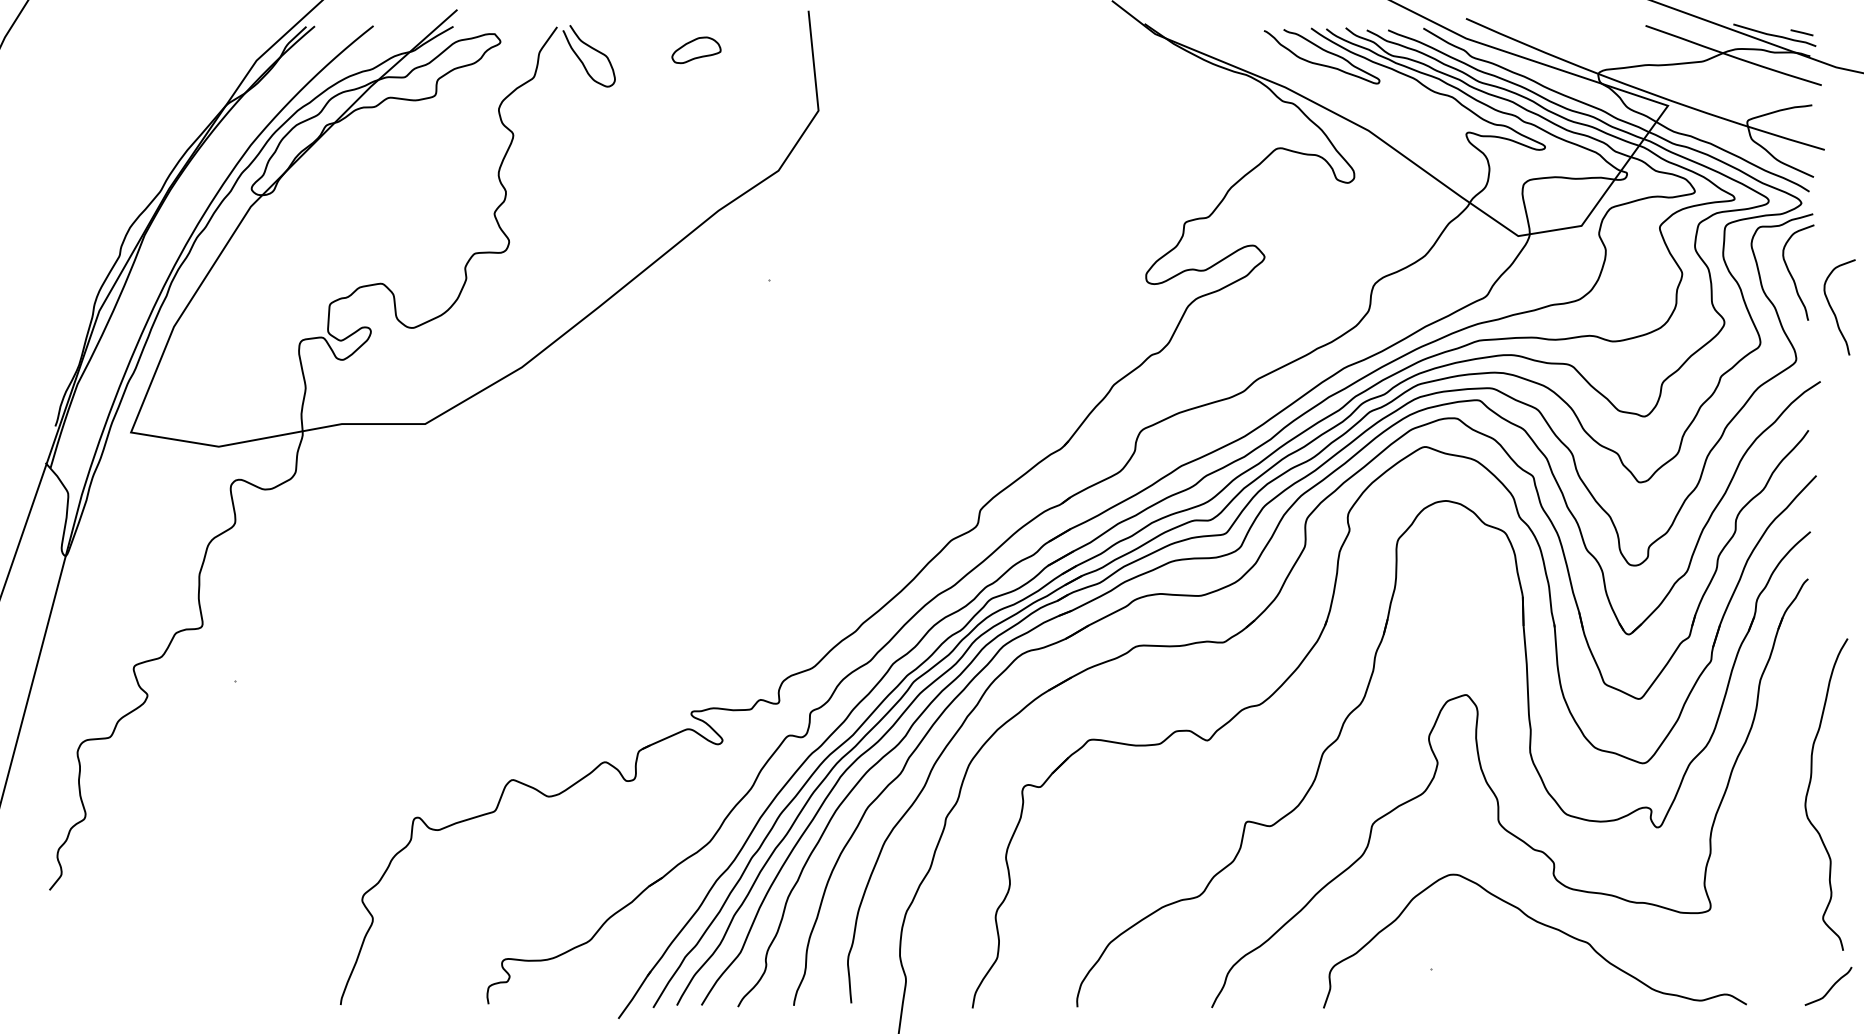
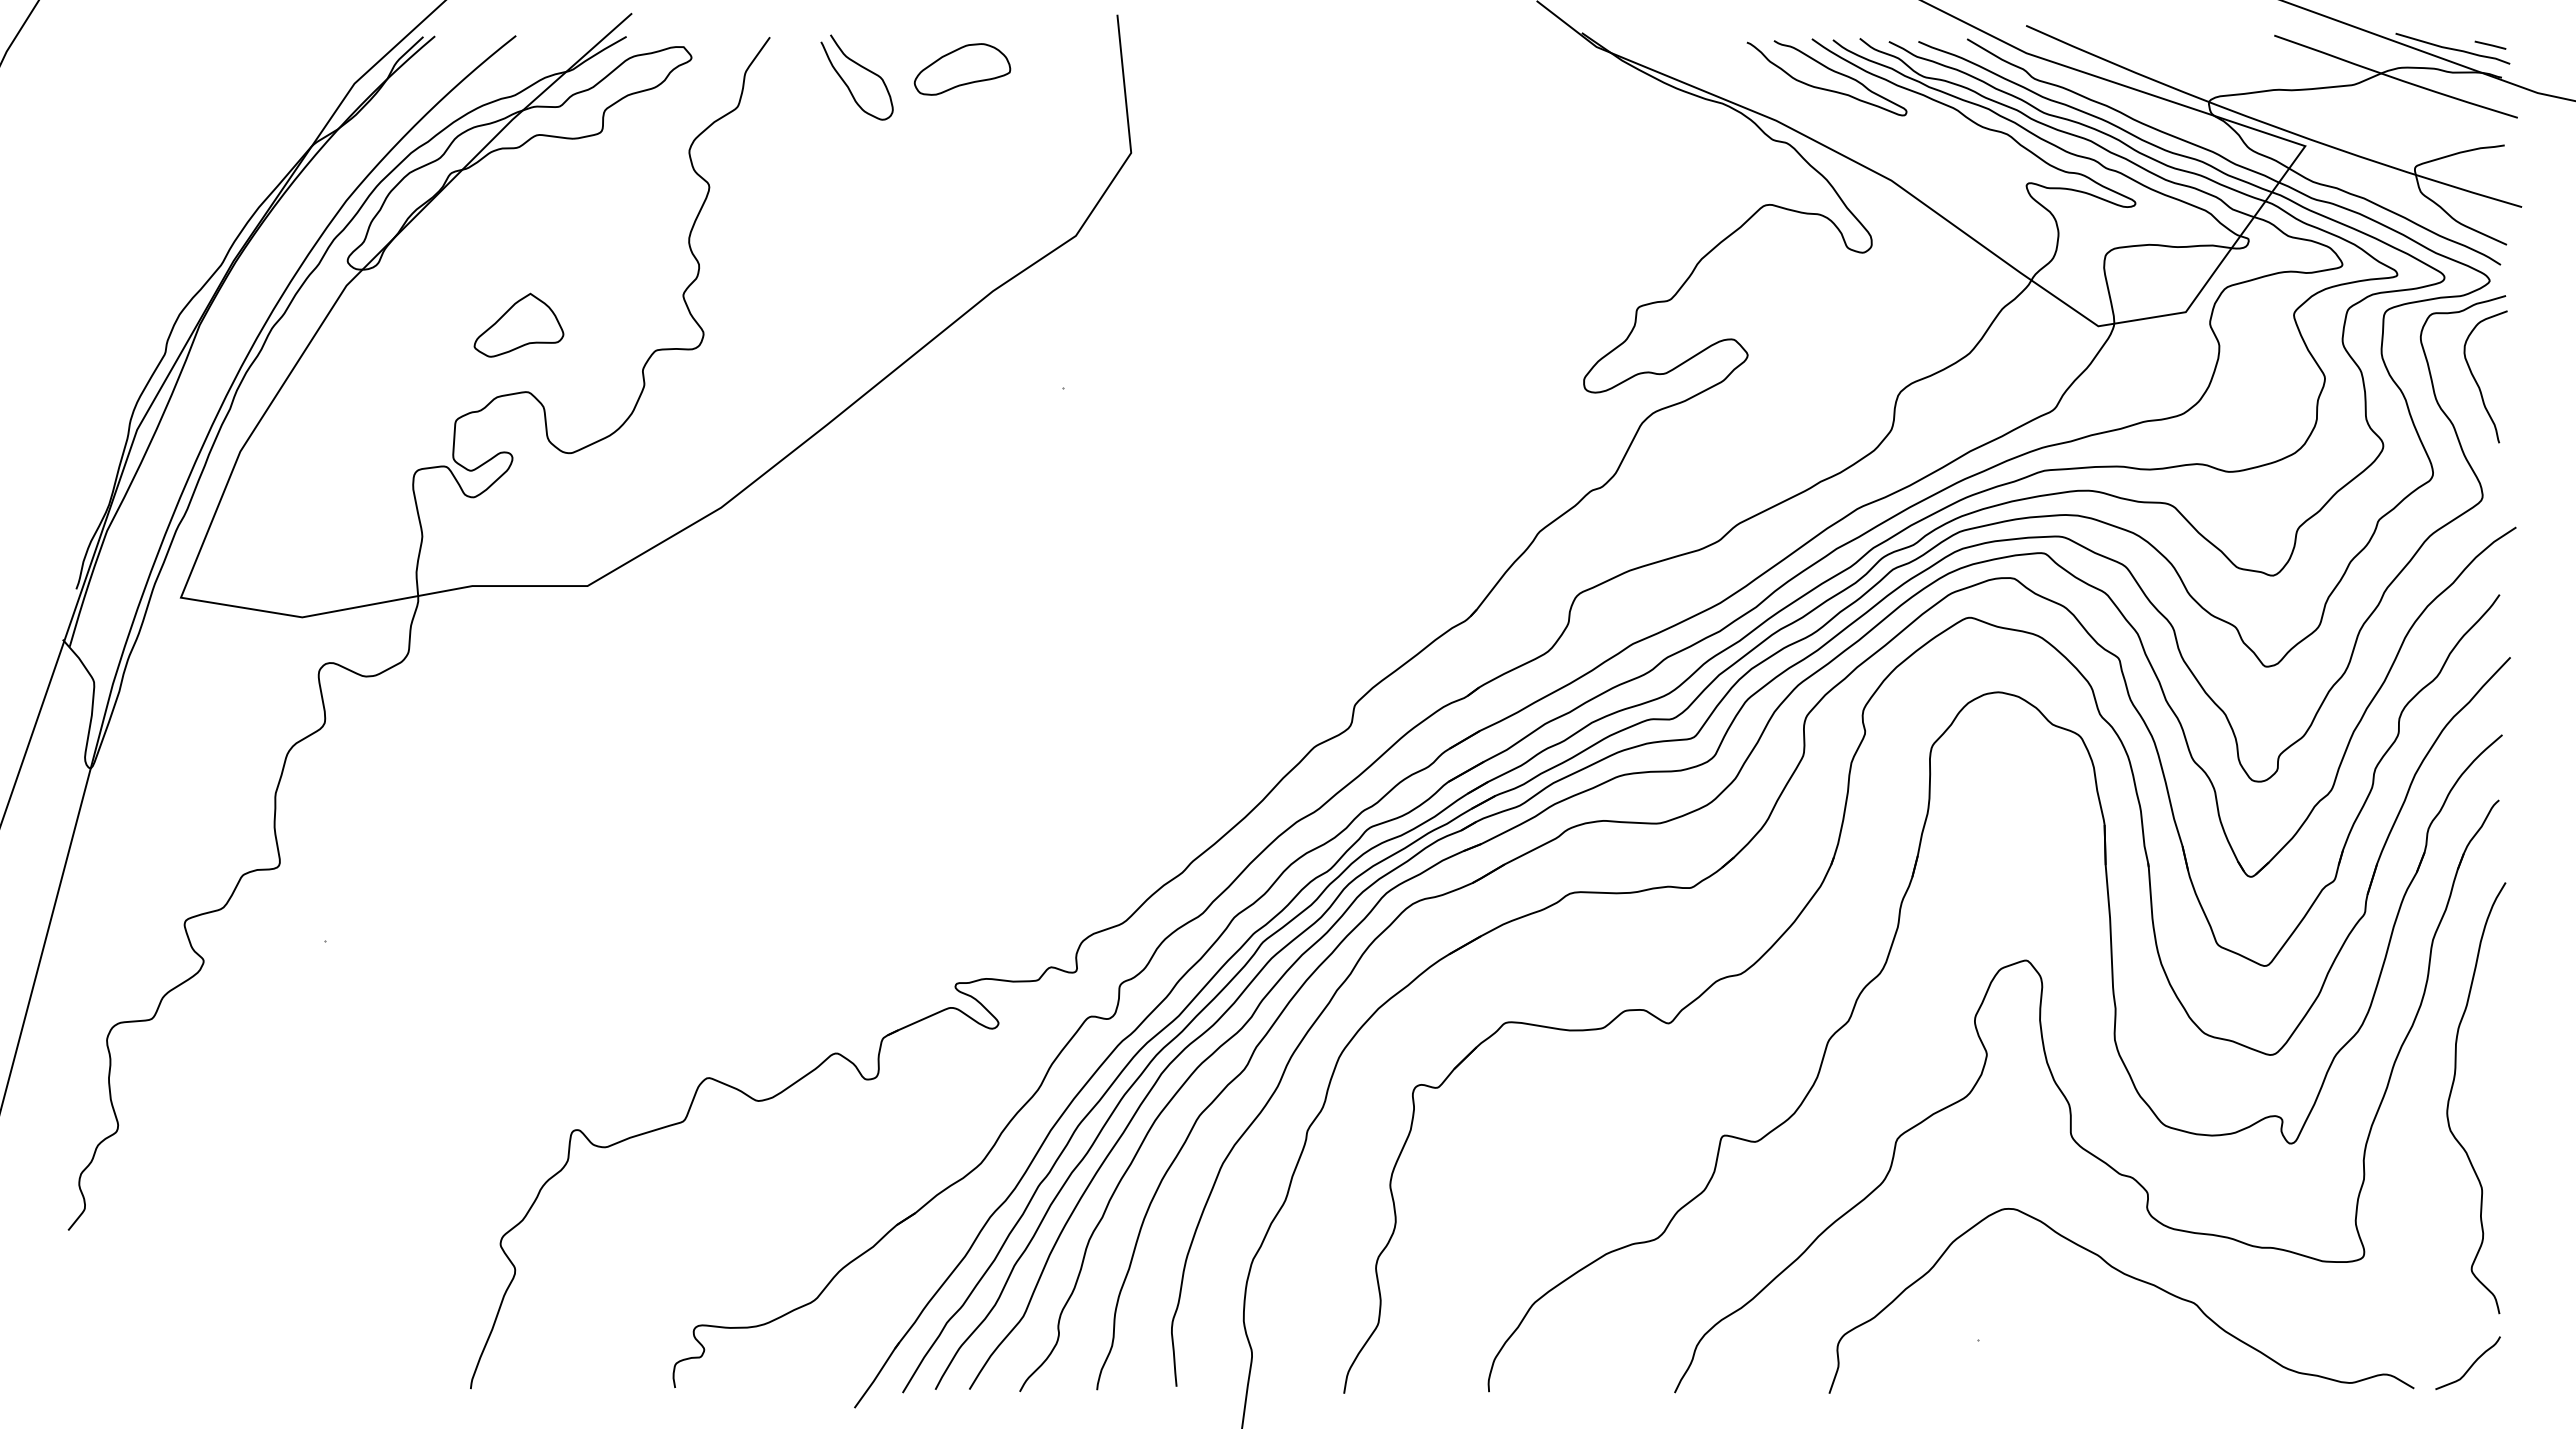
curve: (592, 48) -> (861, 67), moved
part: (696, 50) -> (962, 69), size x1.43
part: (375, 234) -> (518, 324), added
curve: (1833, 310) -> (2533, 428), removed
curve: (1809, 789) -> (2452, 1090), moved
curve: (1830, 987) -> (2470, 1365), moved

